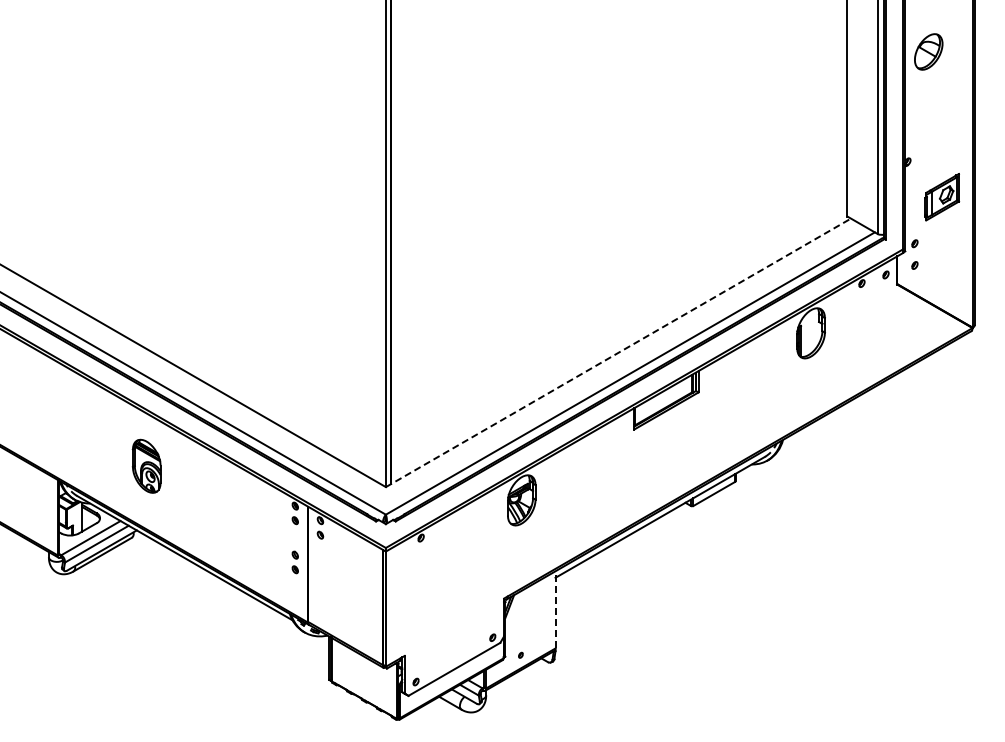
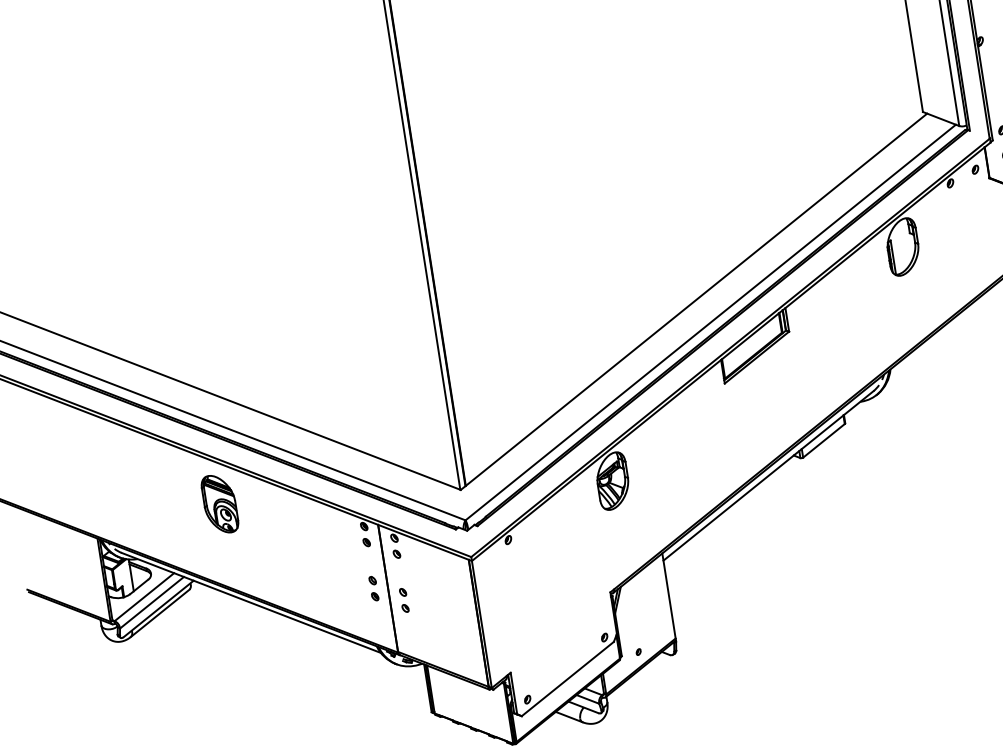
line: (618, 352) -> (693, 301), dashed -> solid
part: (146, 465) -> (219, 503), moved
part: (320, 576) -> (404, 599), added
line: (555, 609) -> (668, 595), dashed -> solid

